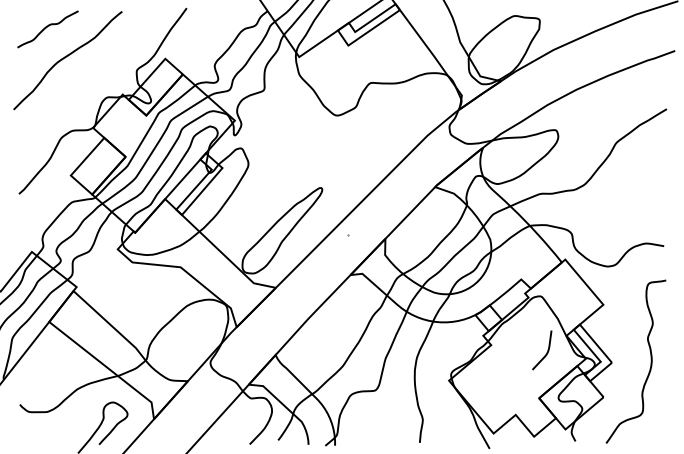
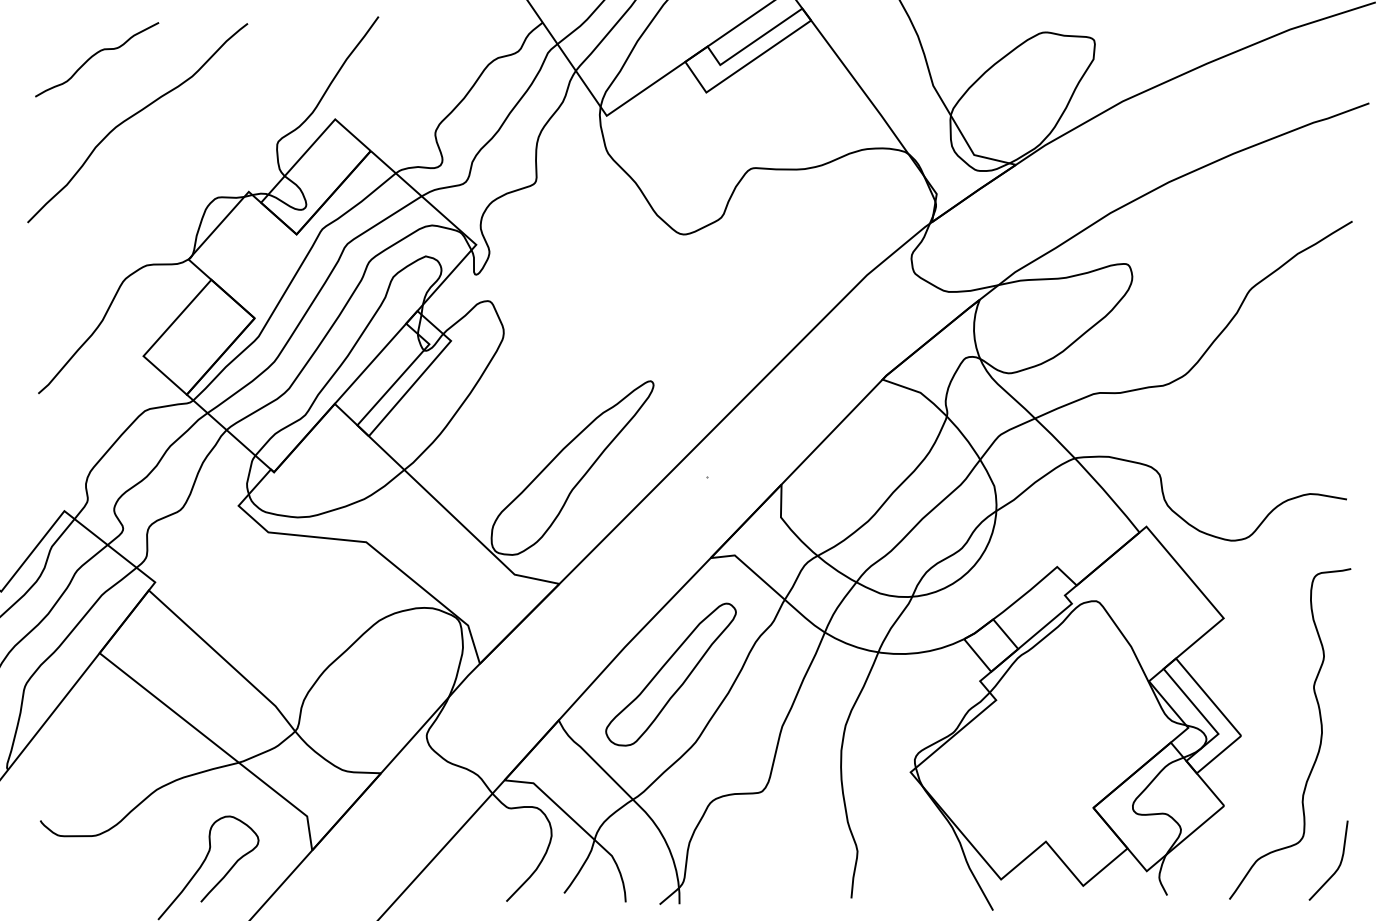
part: (330, 332) -> (670, 674), added
curve: (546, 352) -> (1337, 865), moved

